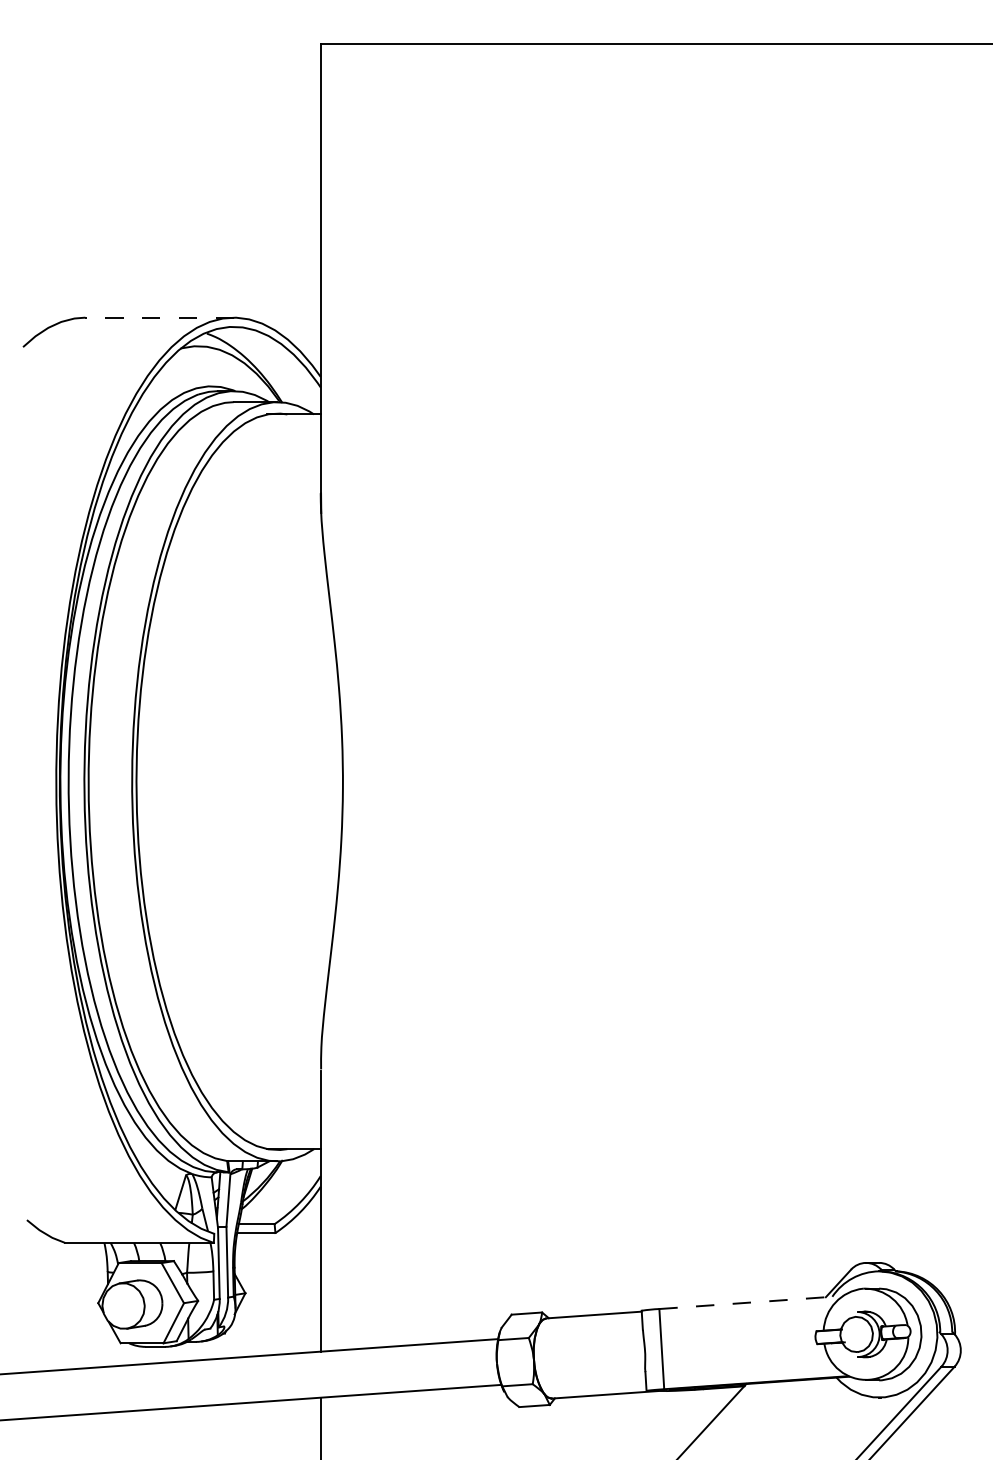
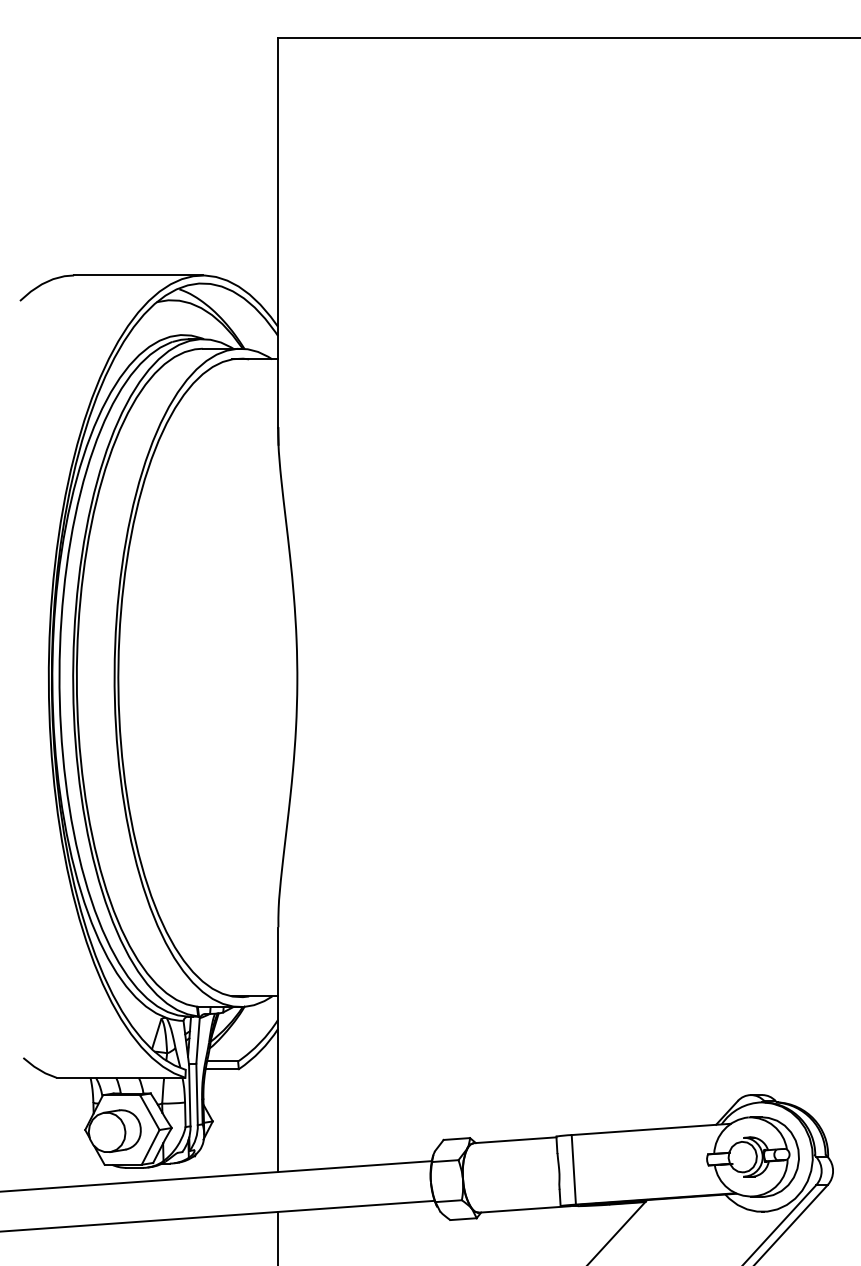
line: (158, 317) -> (137, 275), dashed -> solid
line: (751, 1302) -> (651, 1129), dashed -> solid

